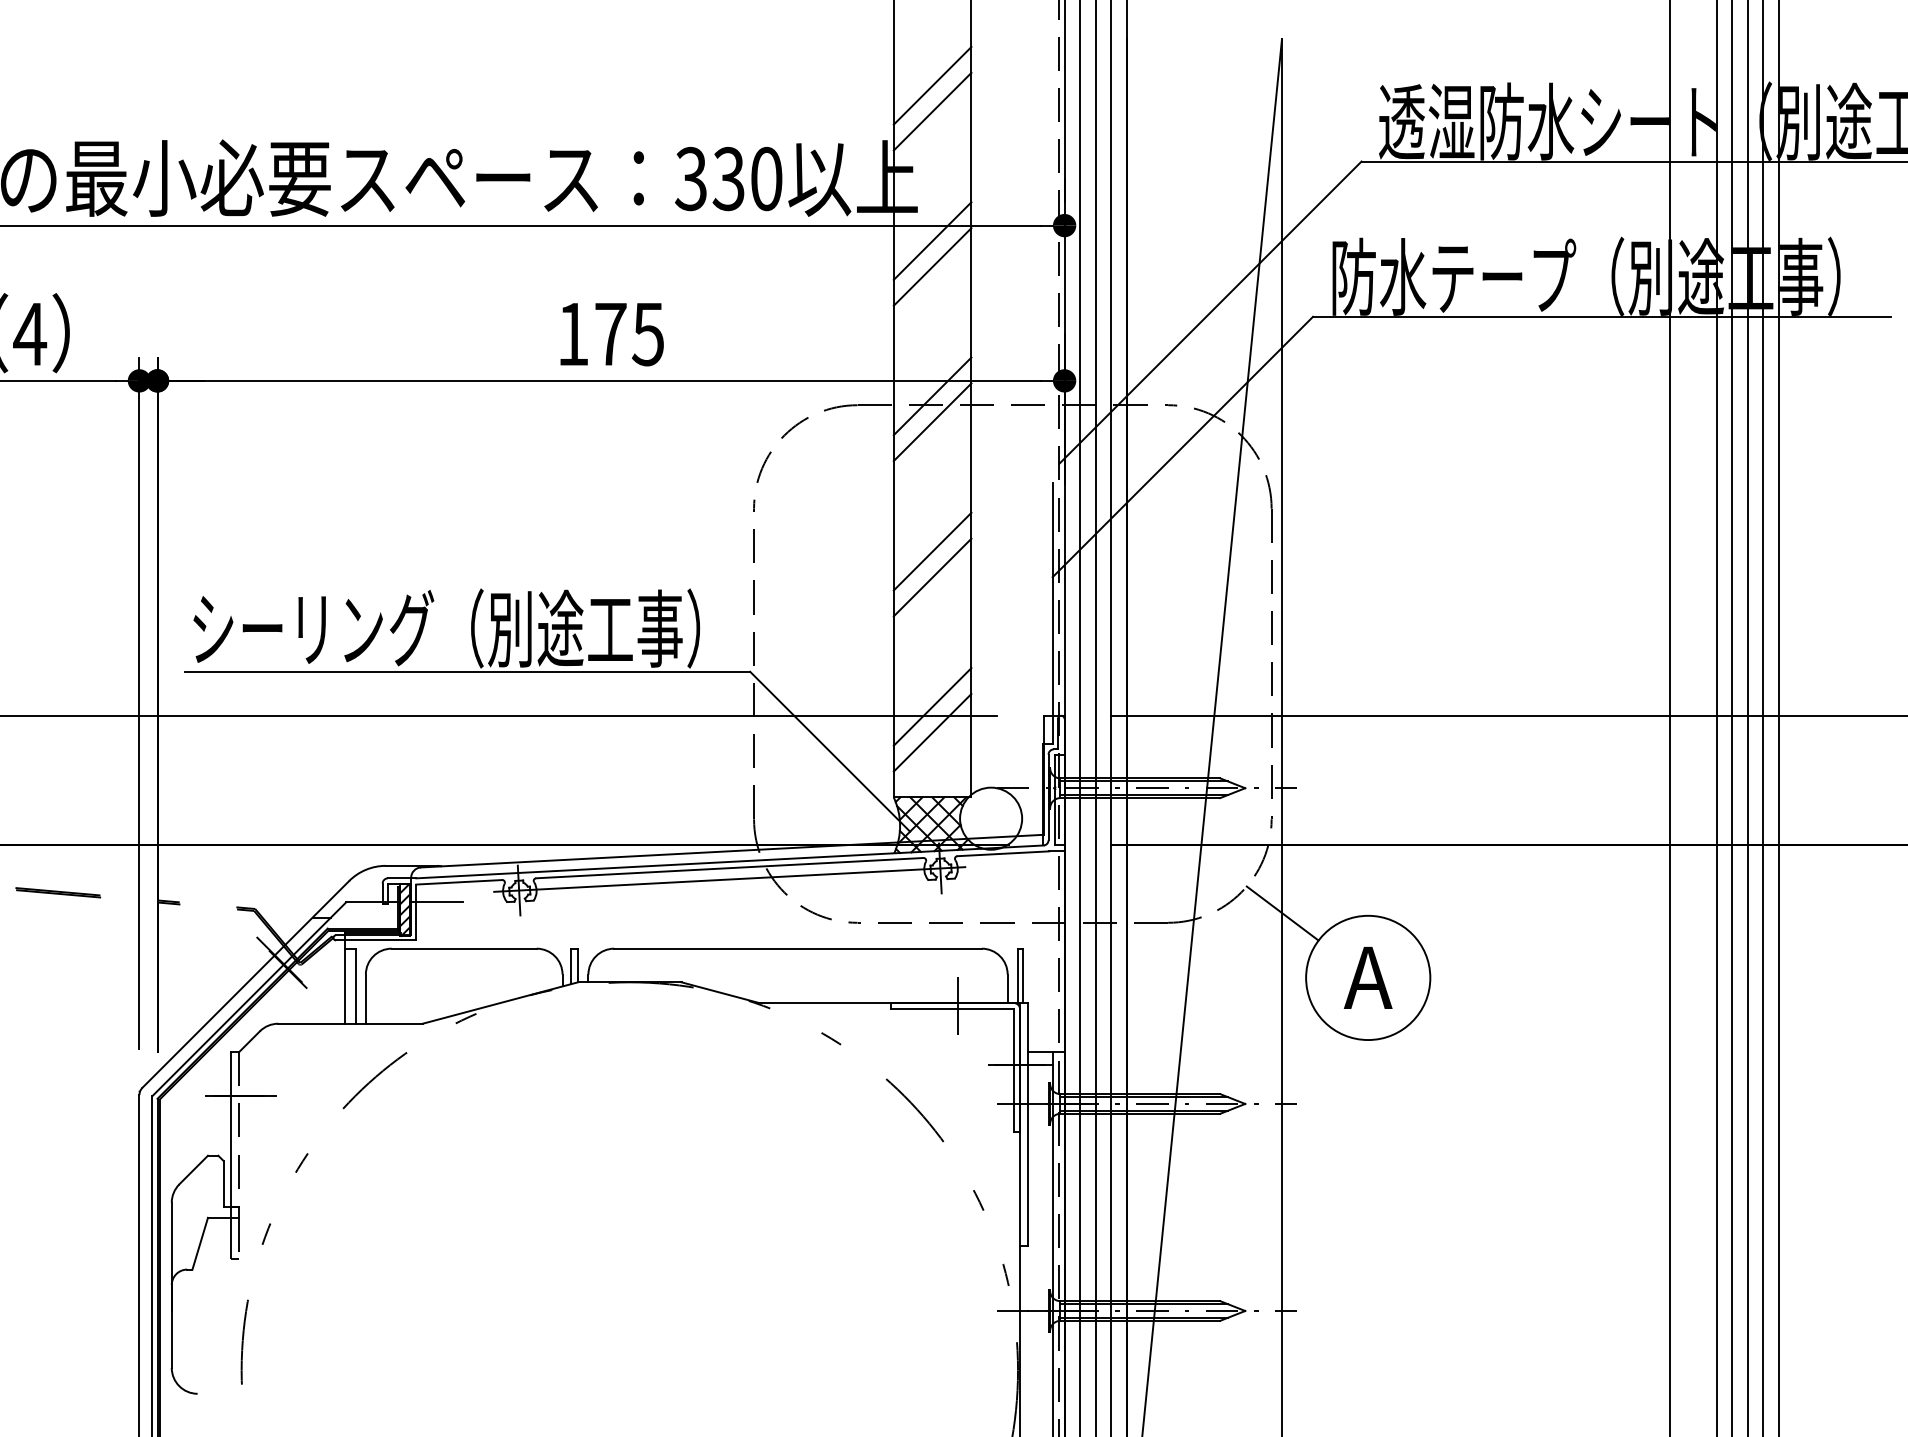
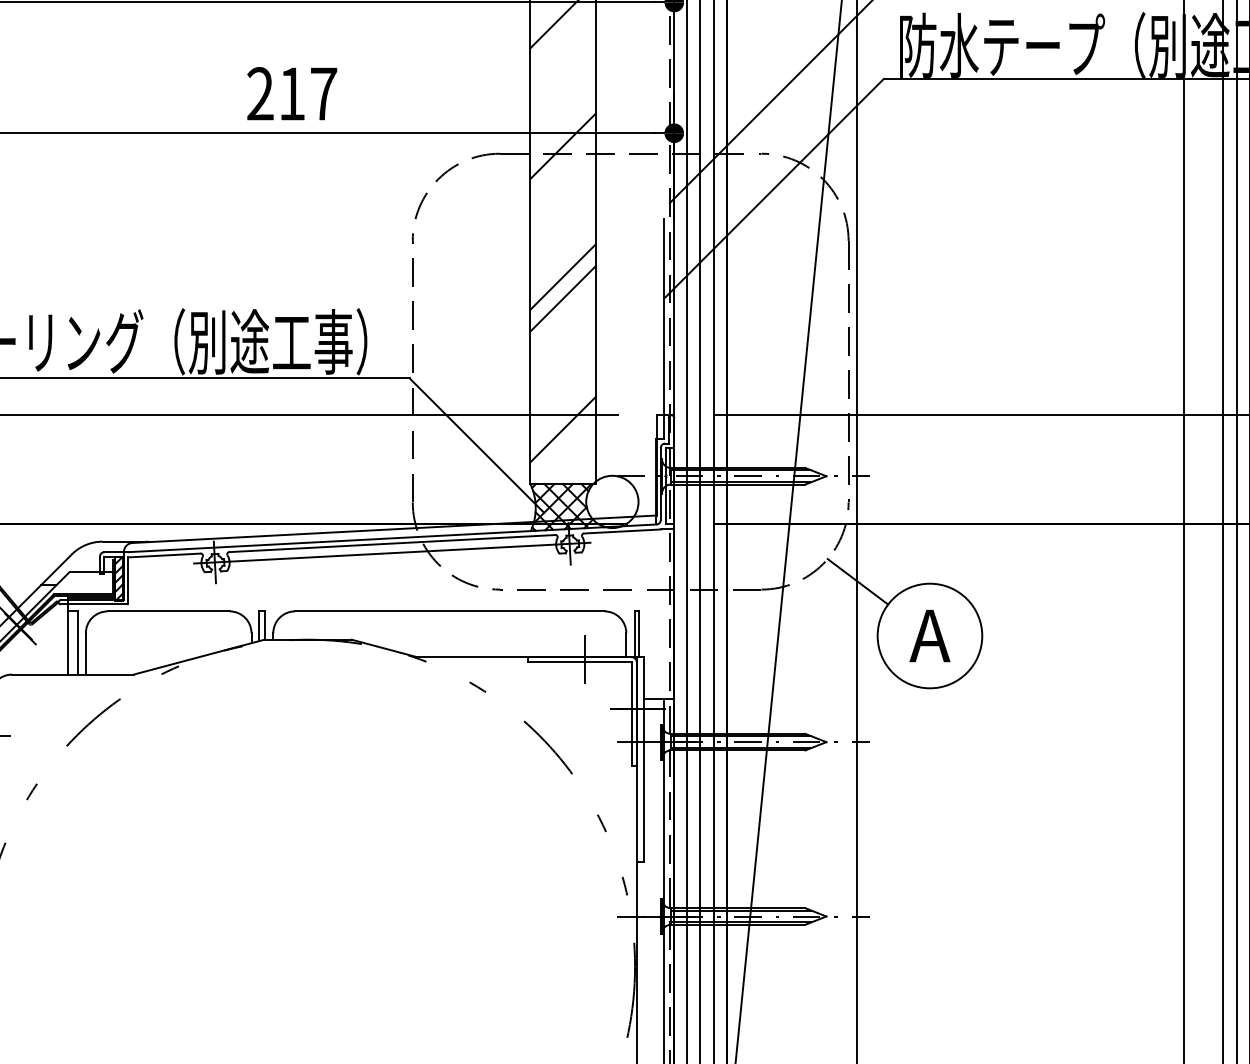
line: (932, 266) -> (563, 36), removed
text: (610, 334) -> (291, 94), 175 -> 217
line: (932, 422) -> (563, 168), removed
line: (932, 706) -> (563, 407), removed
line: (436, 902) -> (145, 572), removed

